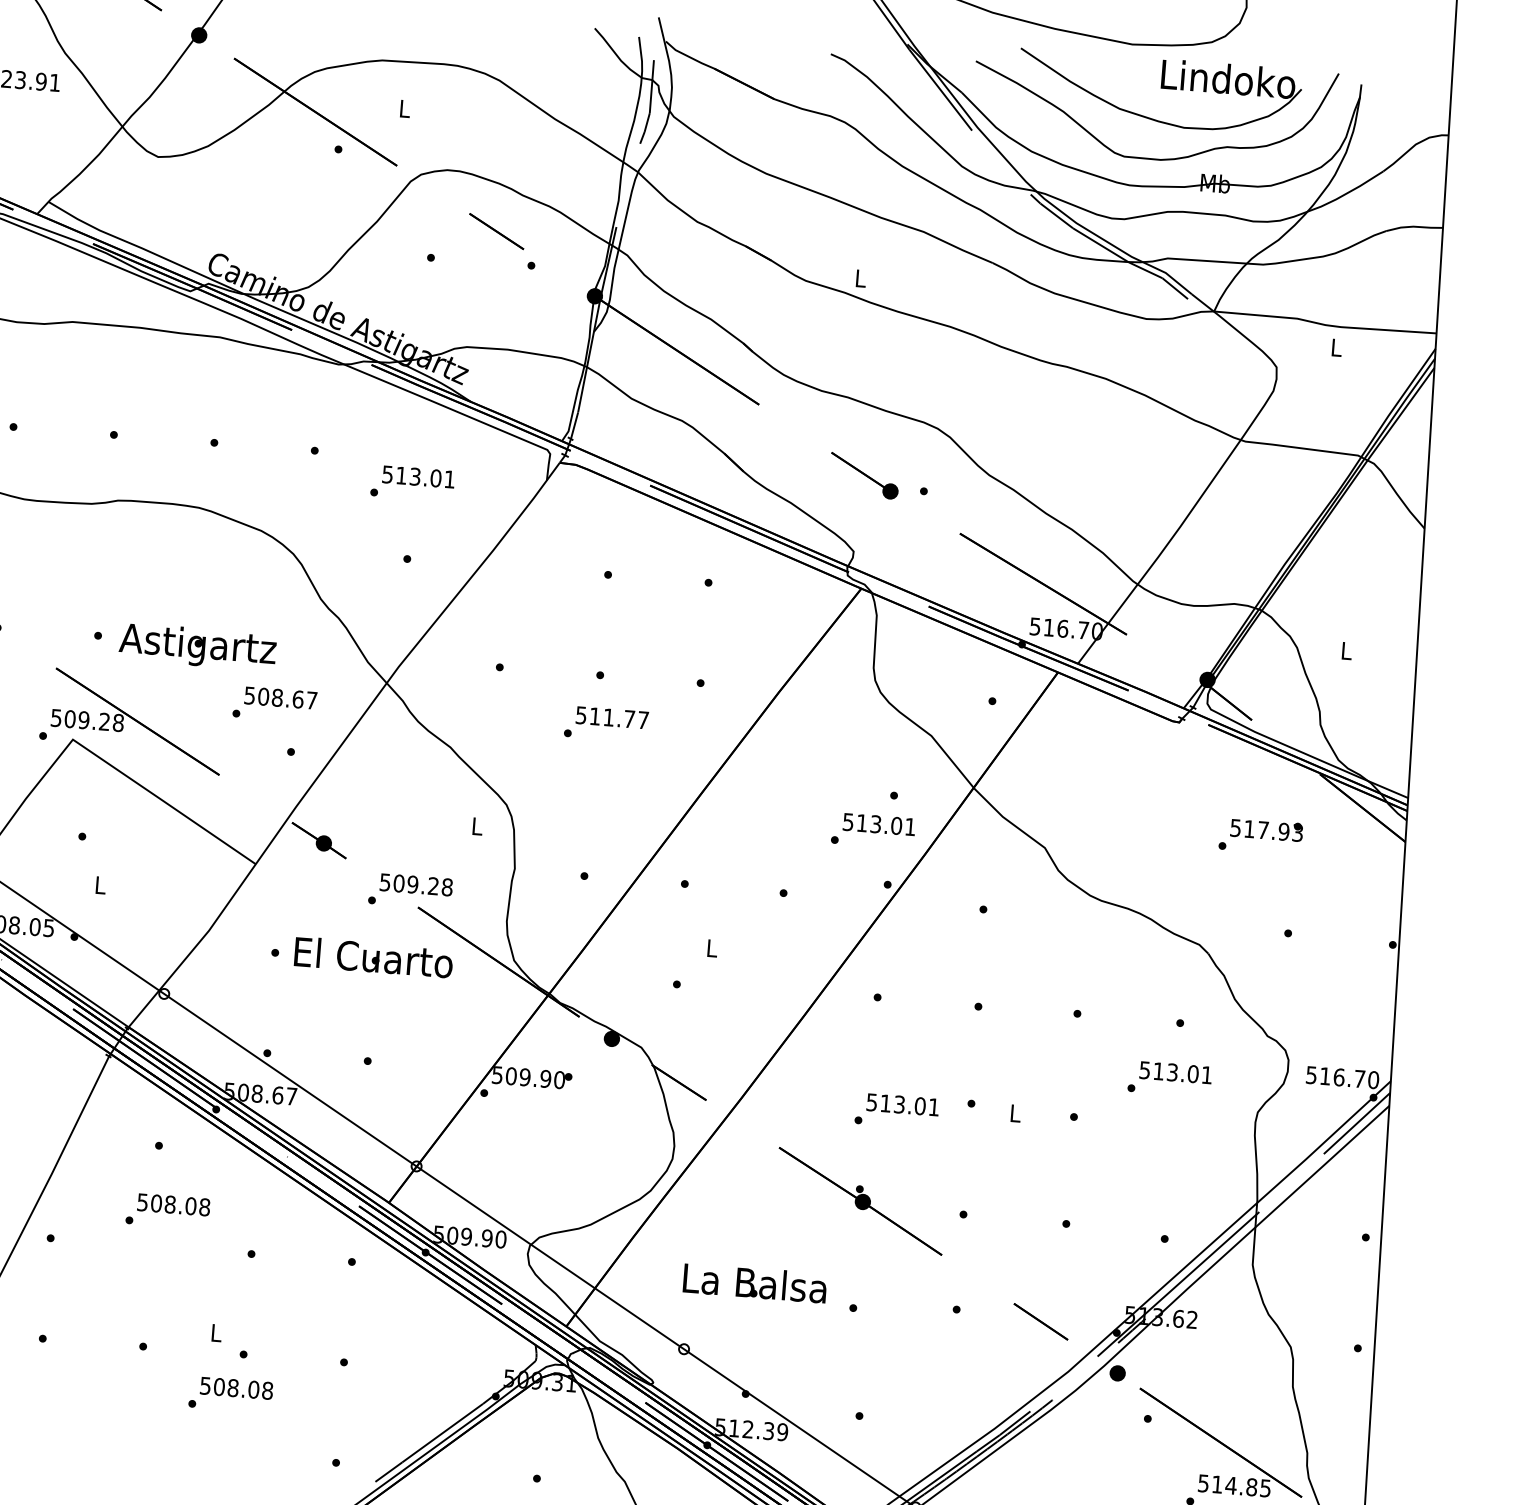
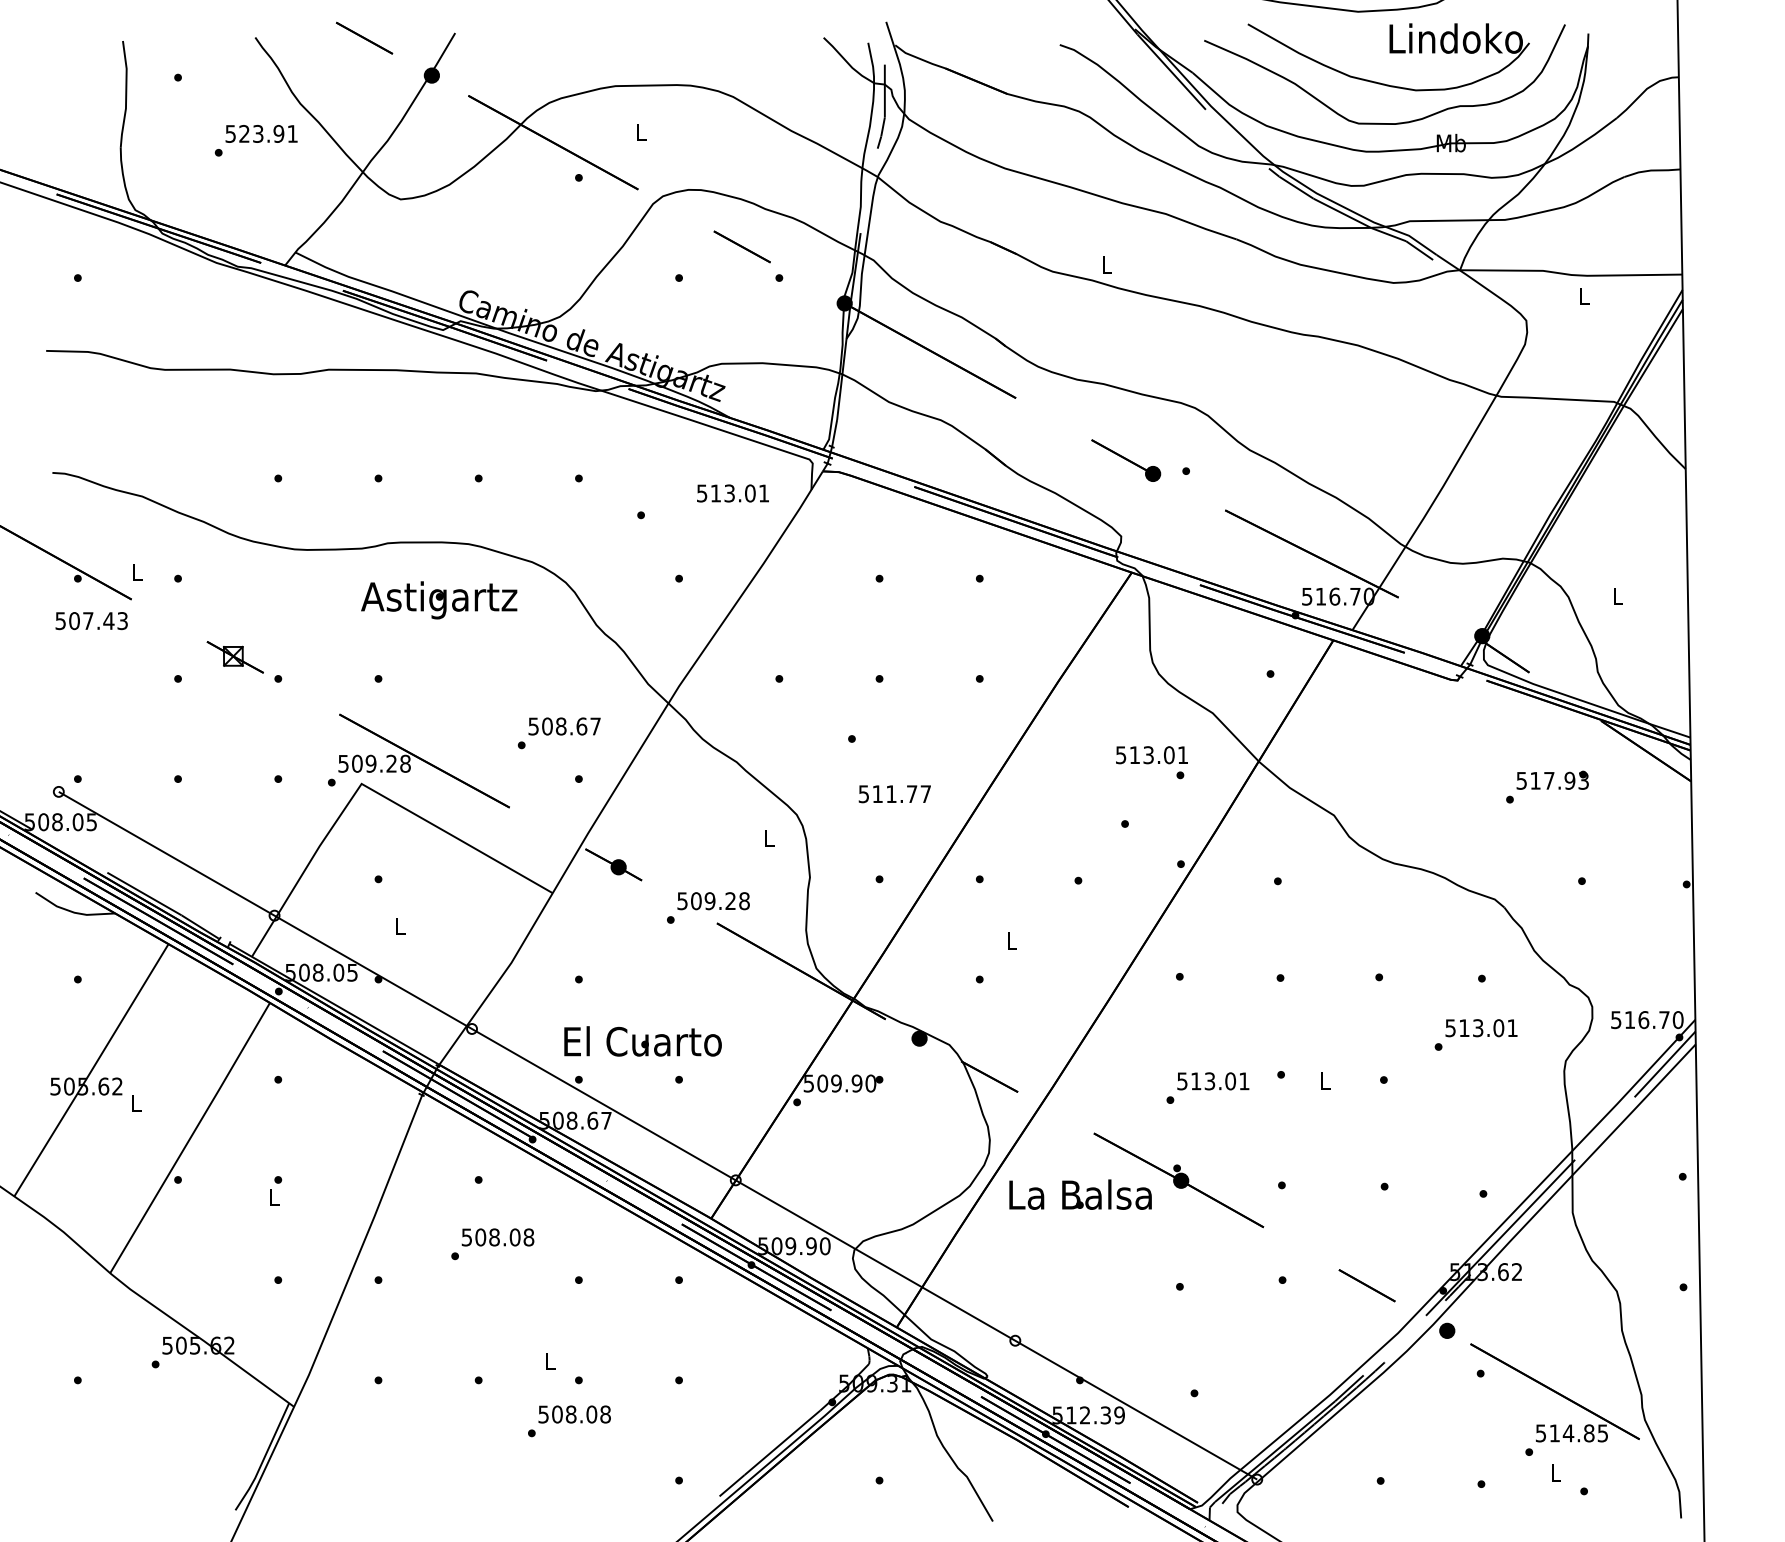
text: (418, 477) -> (732, 493), moved
text: (198, 647) -> (439, 600), moved
text: (611, 718) -> (894, 794), moved
text: (878, 824) -> (1151, 755), moved
text: (373, 957) -> (642, 1041), moved
text: (755, 1282) -> (1080, 1194), moved

